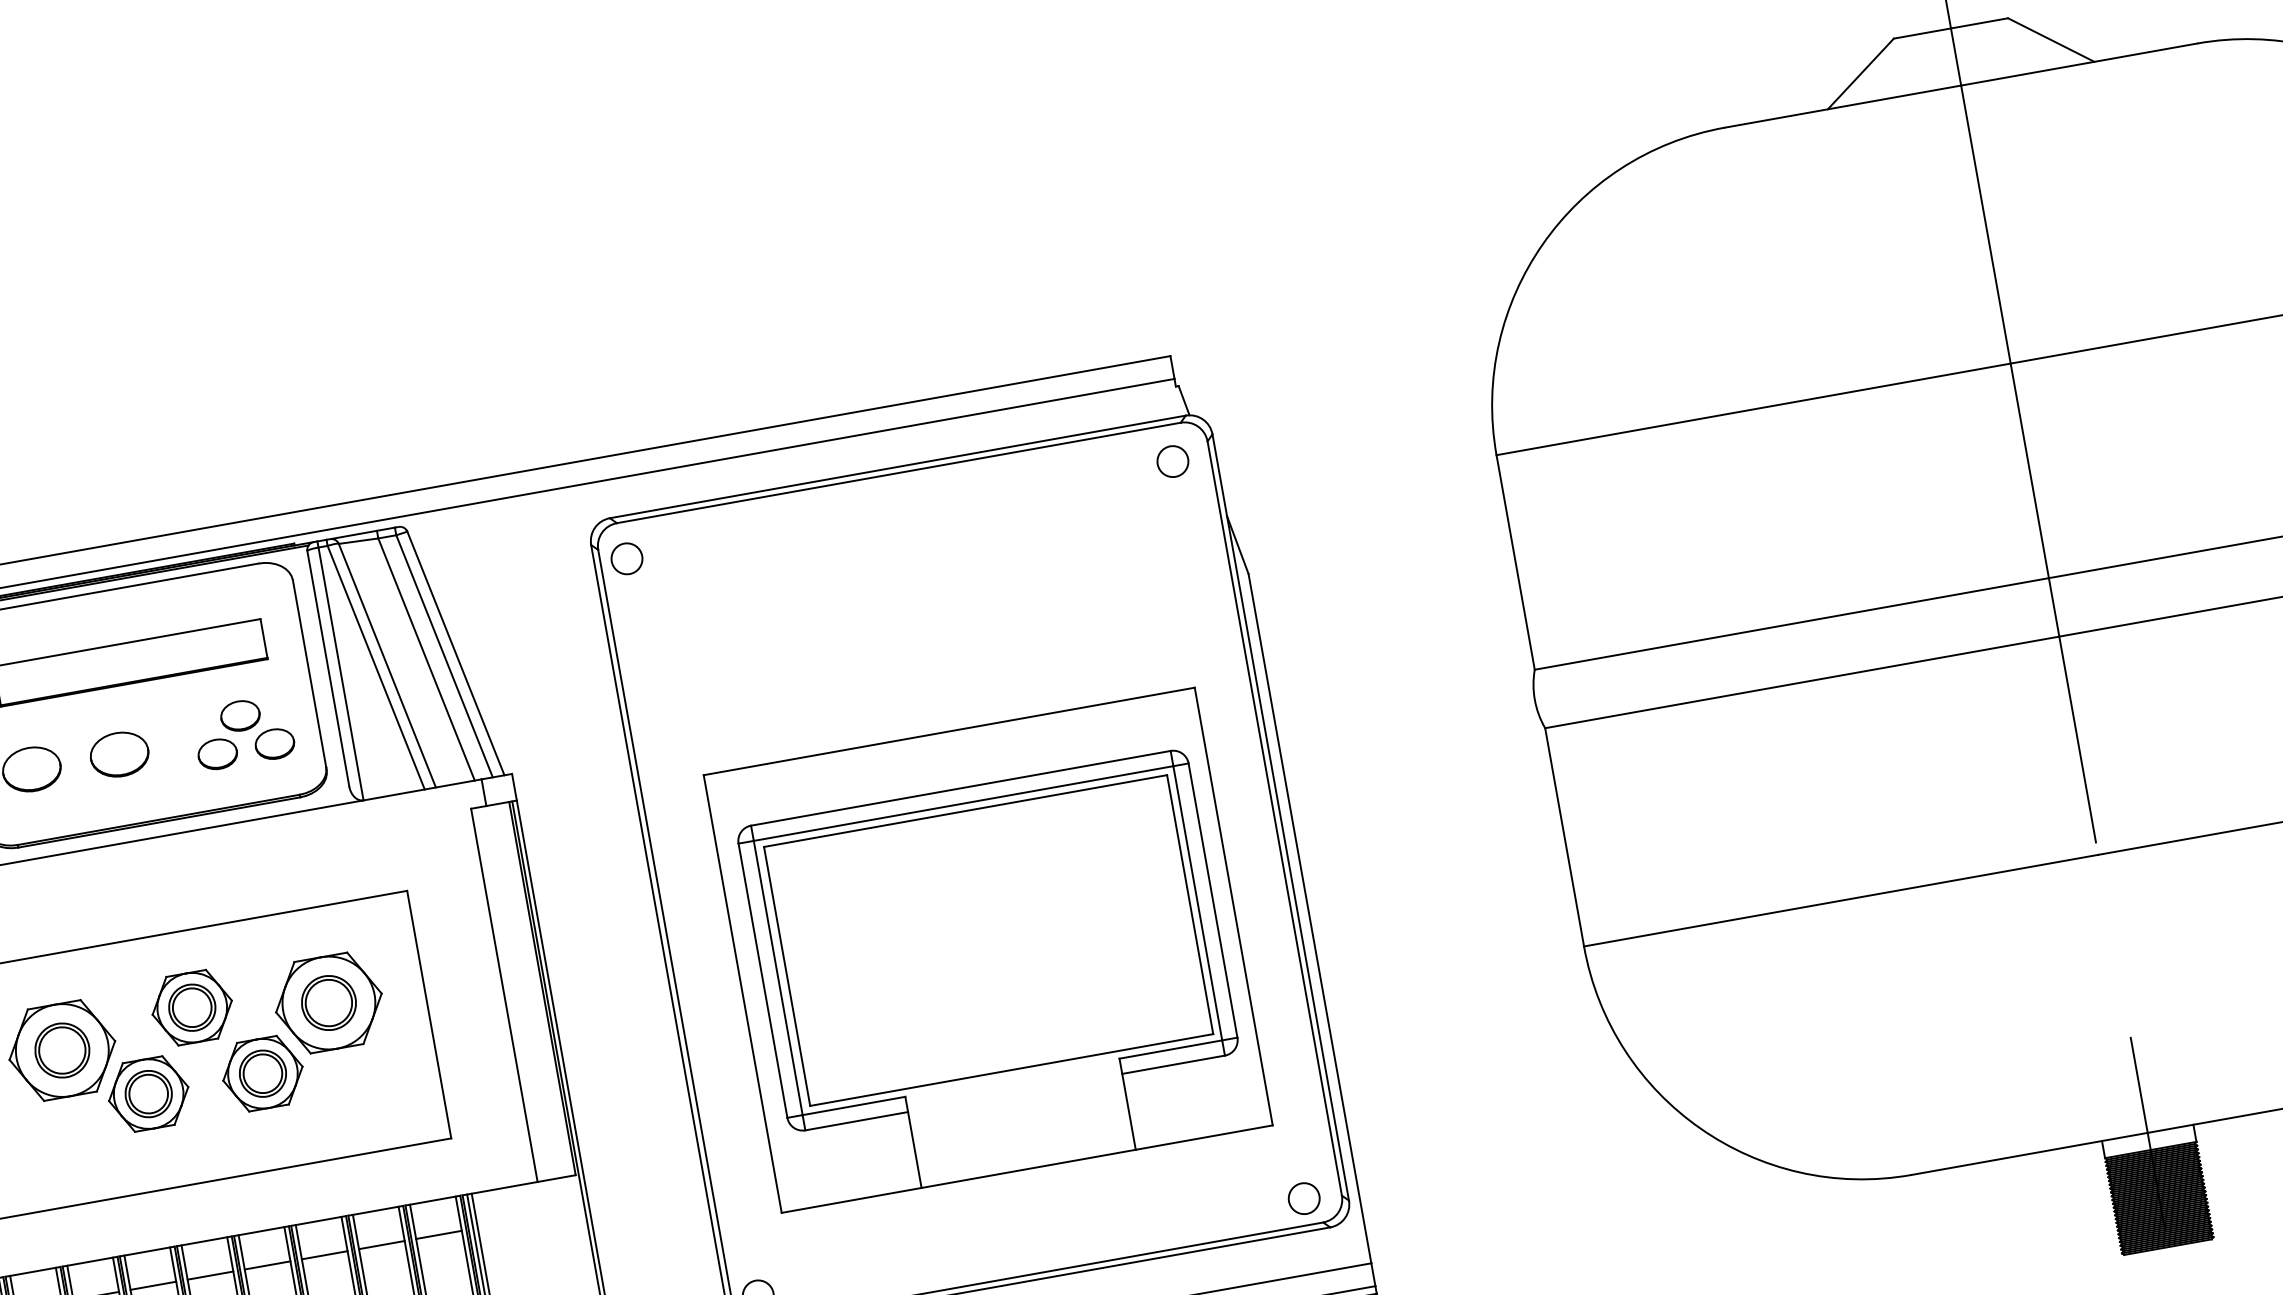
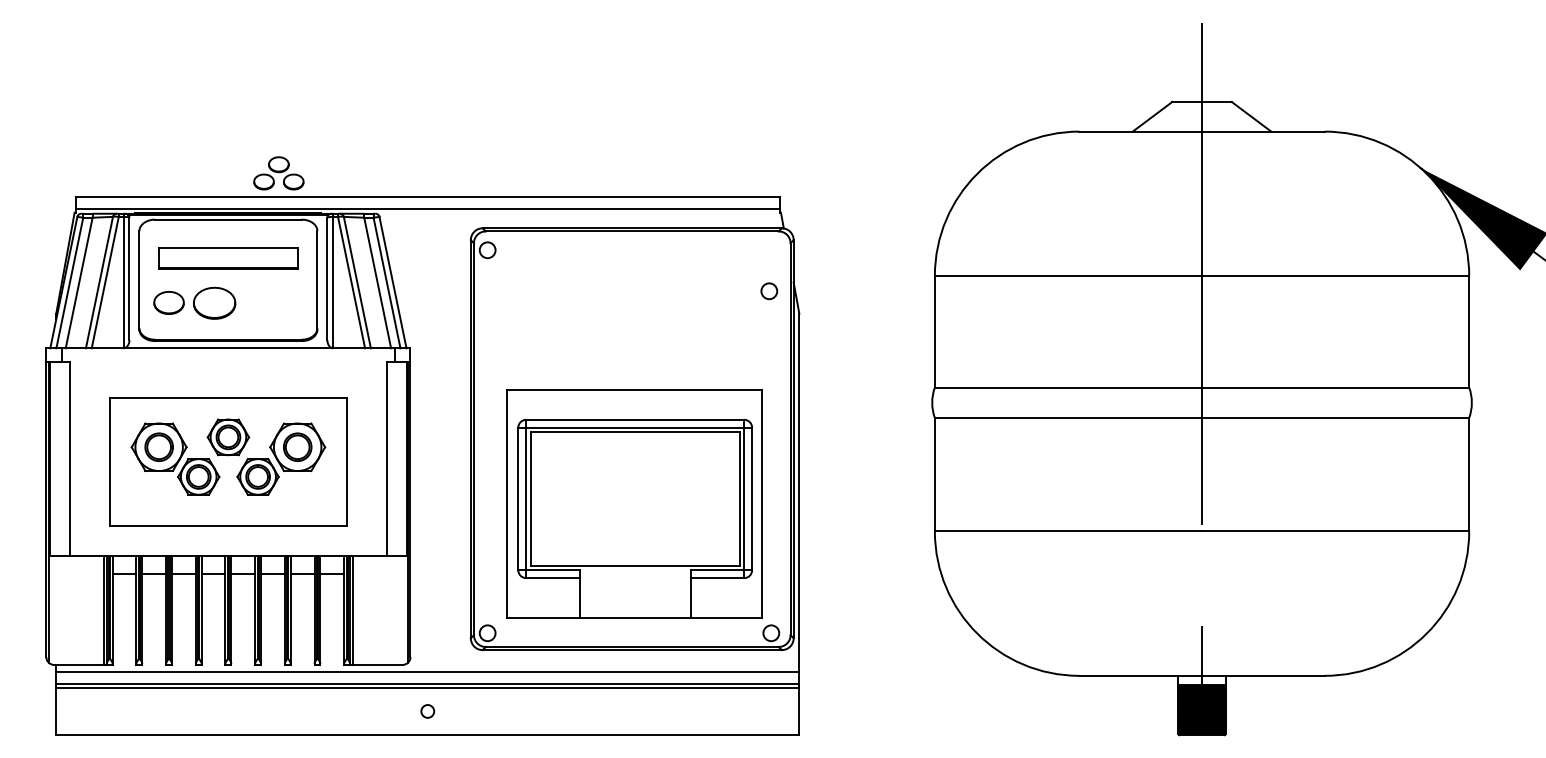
circle: (1173, 461) -> (769, 291), moved
part: (242, 732) -> (278, 173), moved
part: (119, 754) -> (214, 303), size x1.4
part: (988, 949) -> (634, 503), moved

